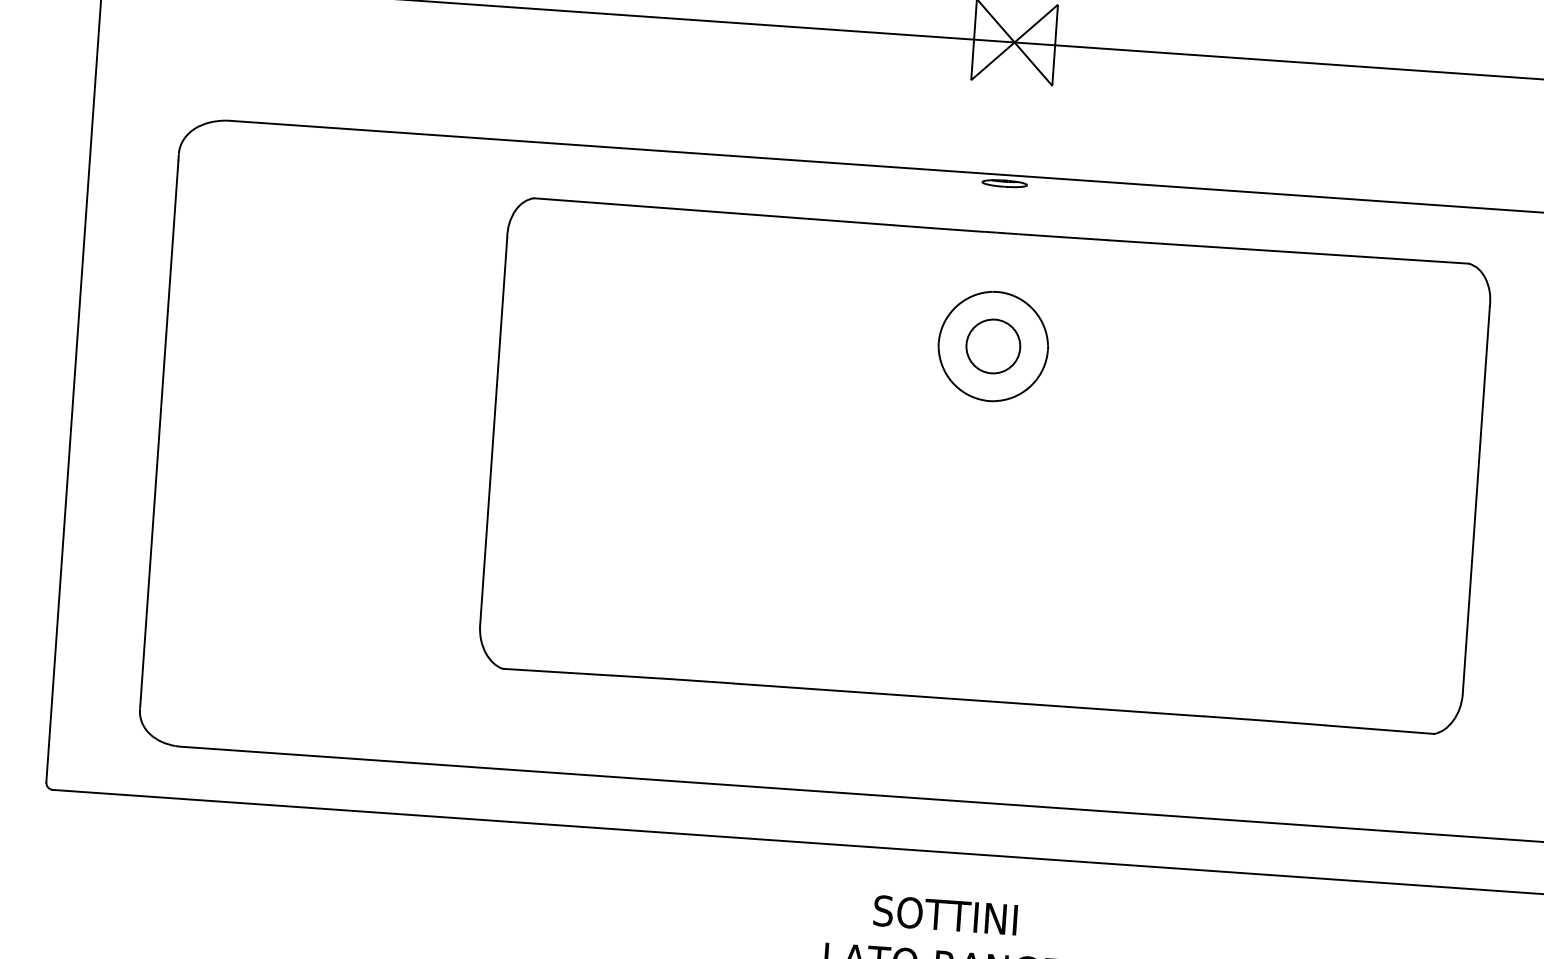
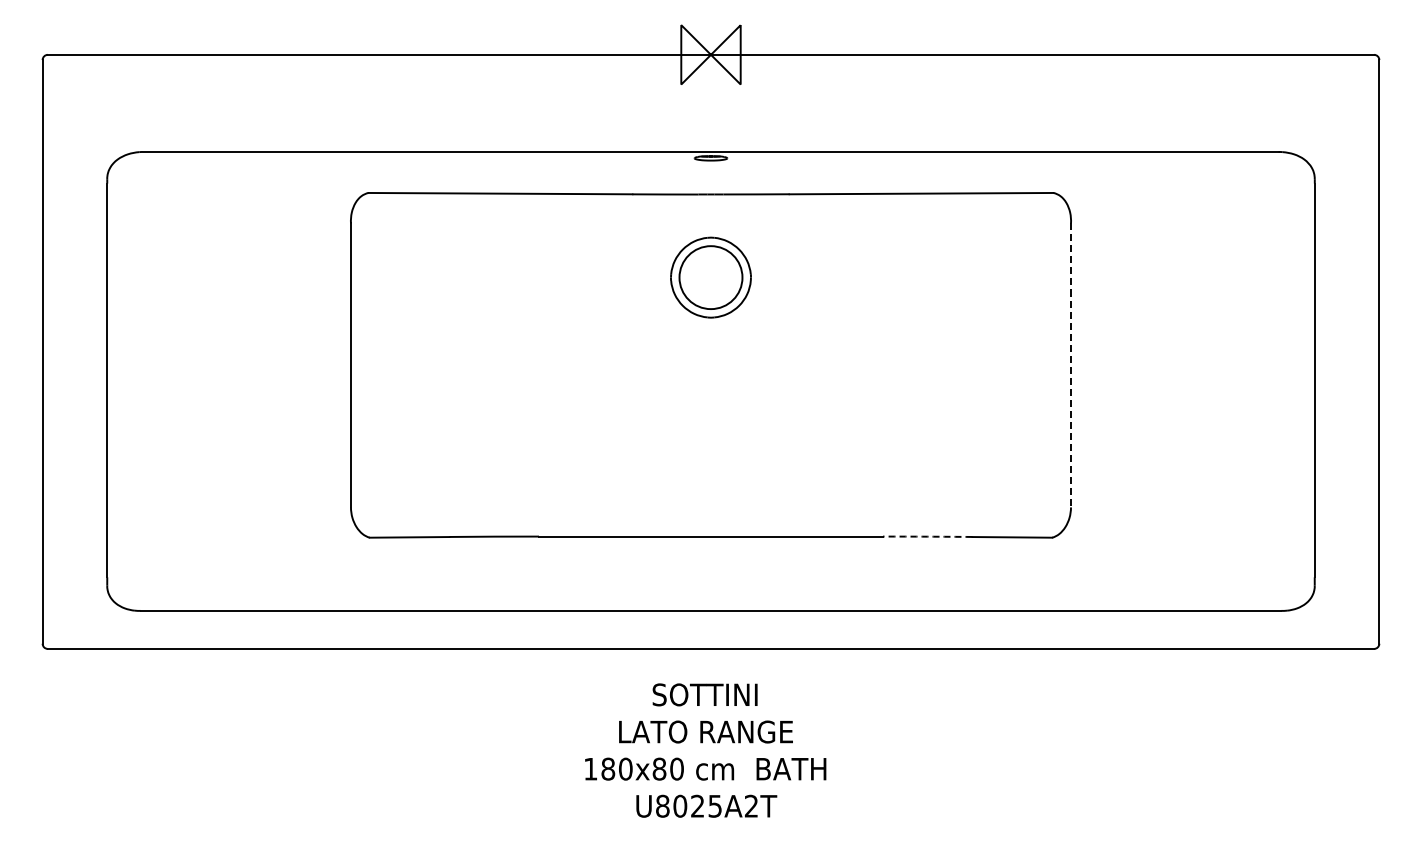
circle: (992, 346) -> (710, 277), size x1.6
line: (1476, 500) -> (1071, 365), solid -> dashed
arc: (1264, 720) -> (927, 536), solid -> dashed

